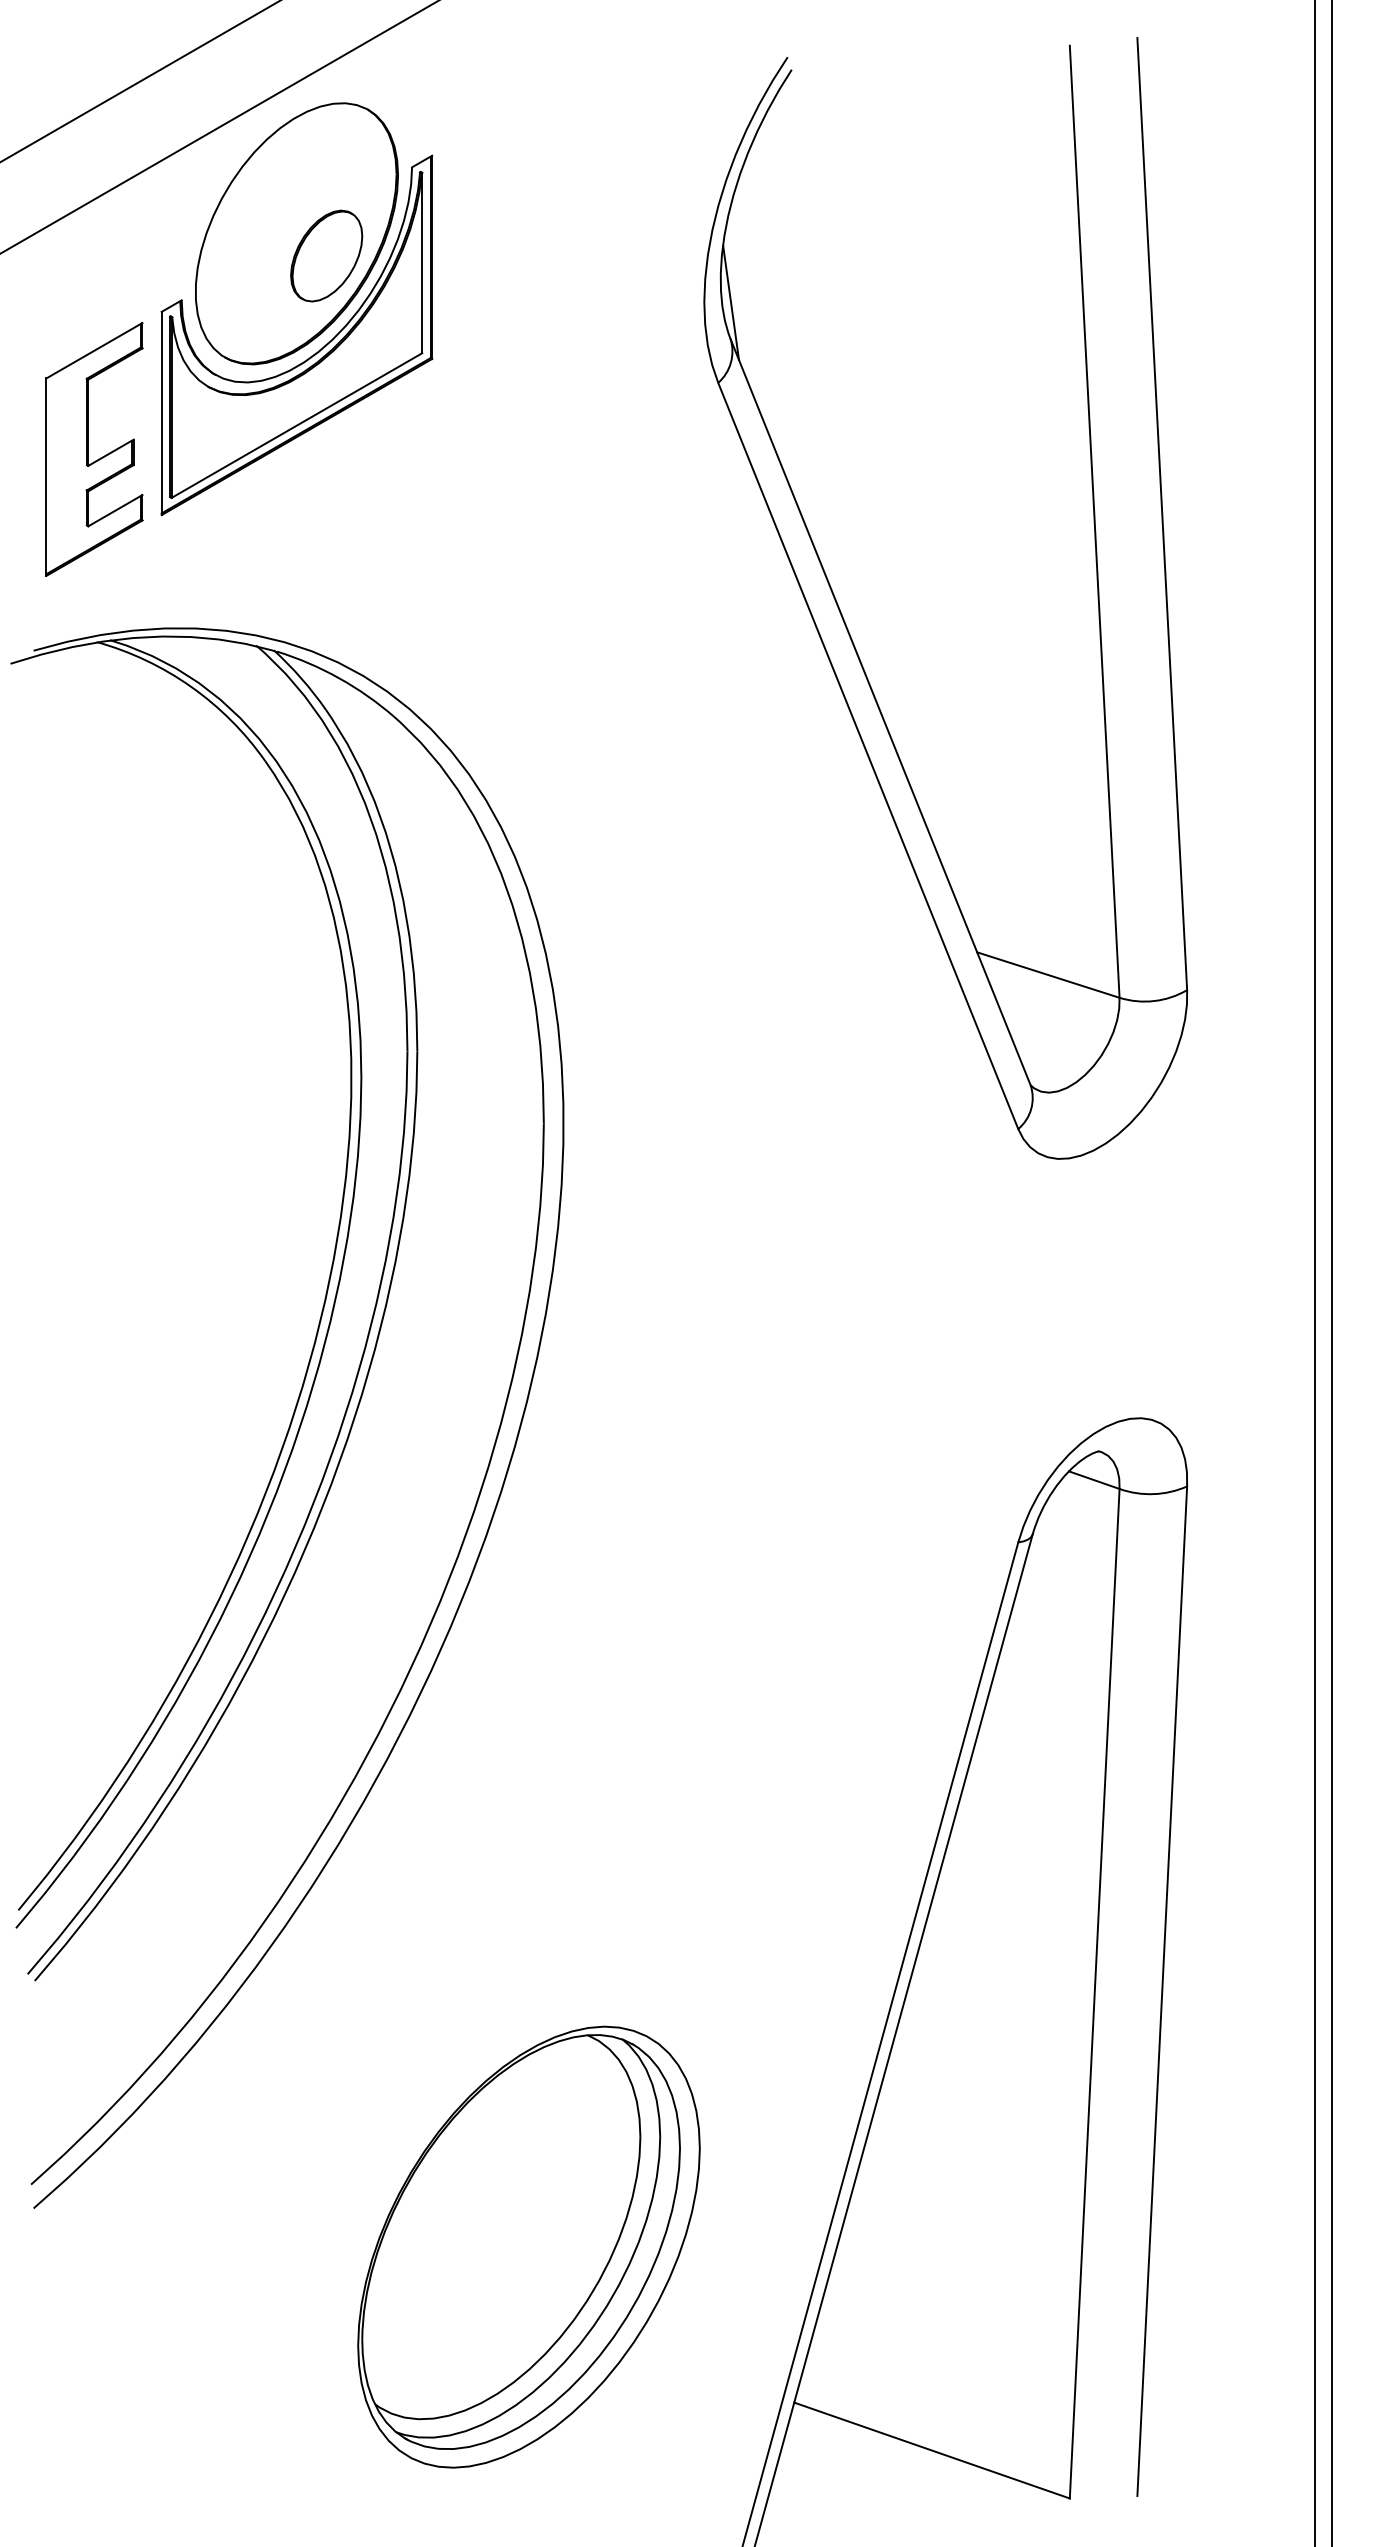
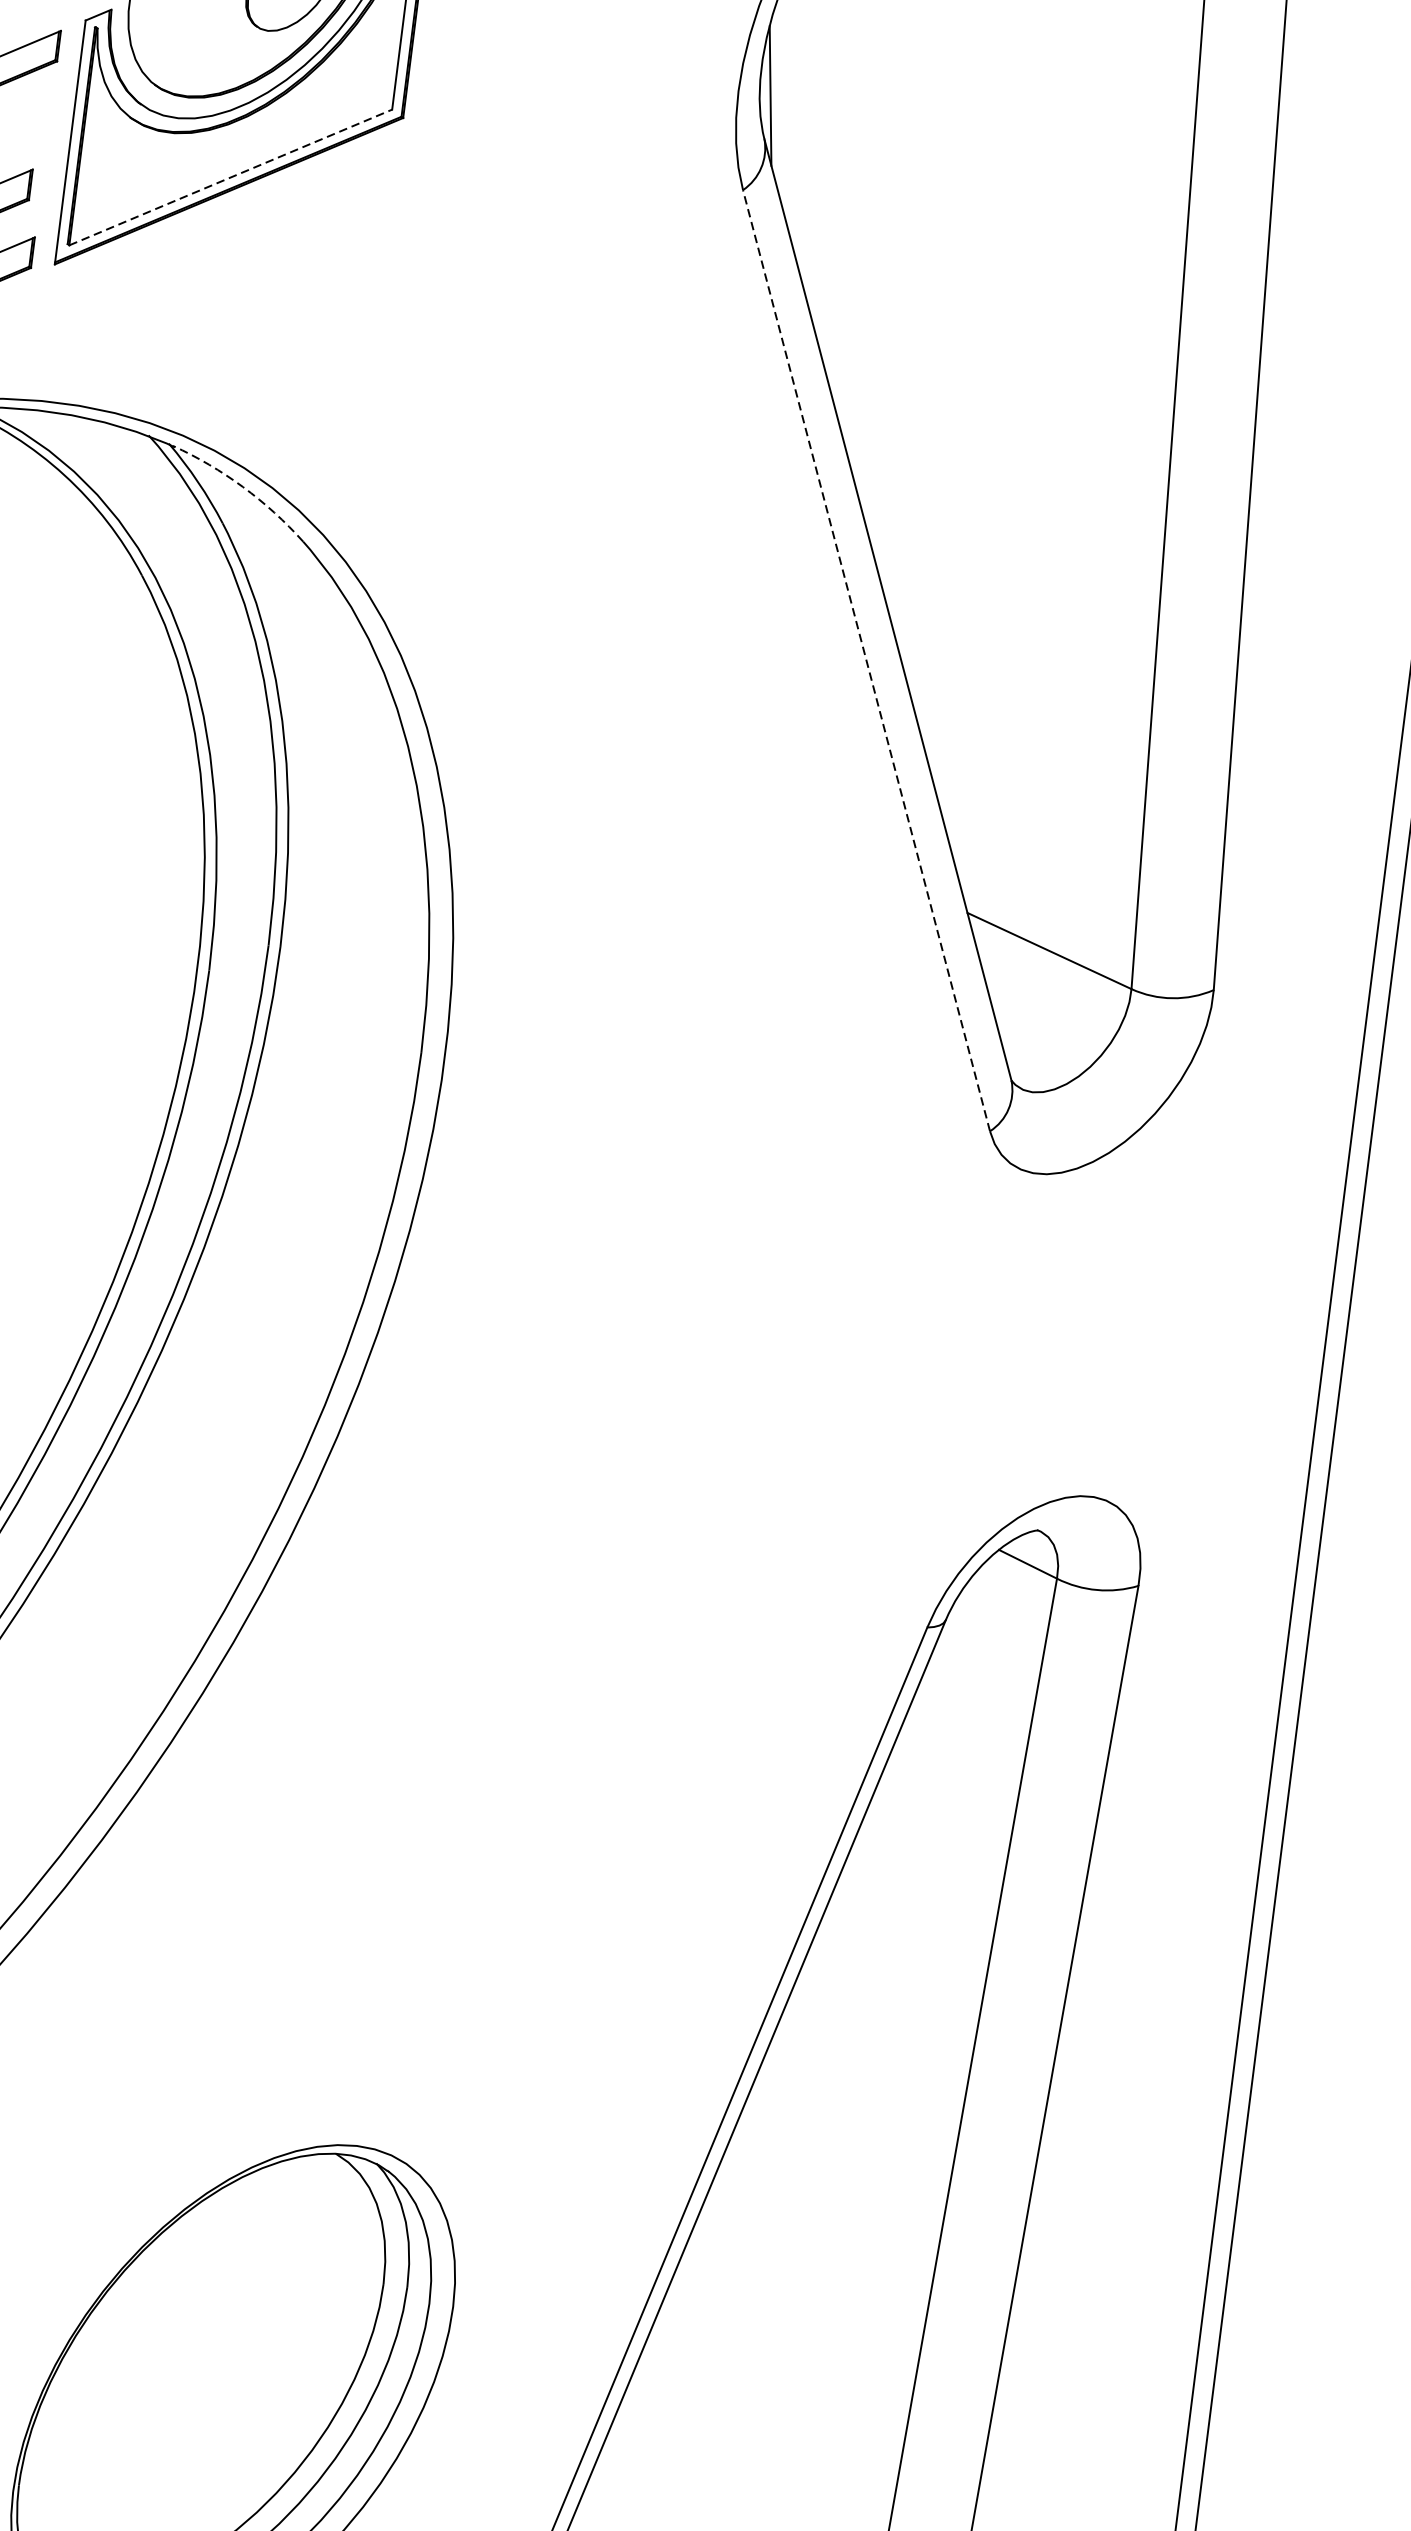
line: (296, 425) -> (230, 177), solid -> dashed
arc: (339, 678) -> (243, 487), solid -> dashed
line: (868, 755) -> (866, 660), solid -> dashed

